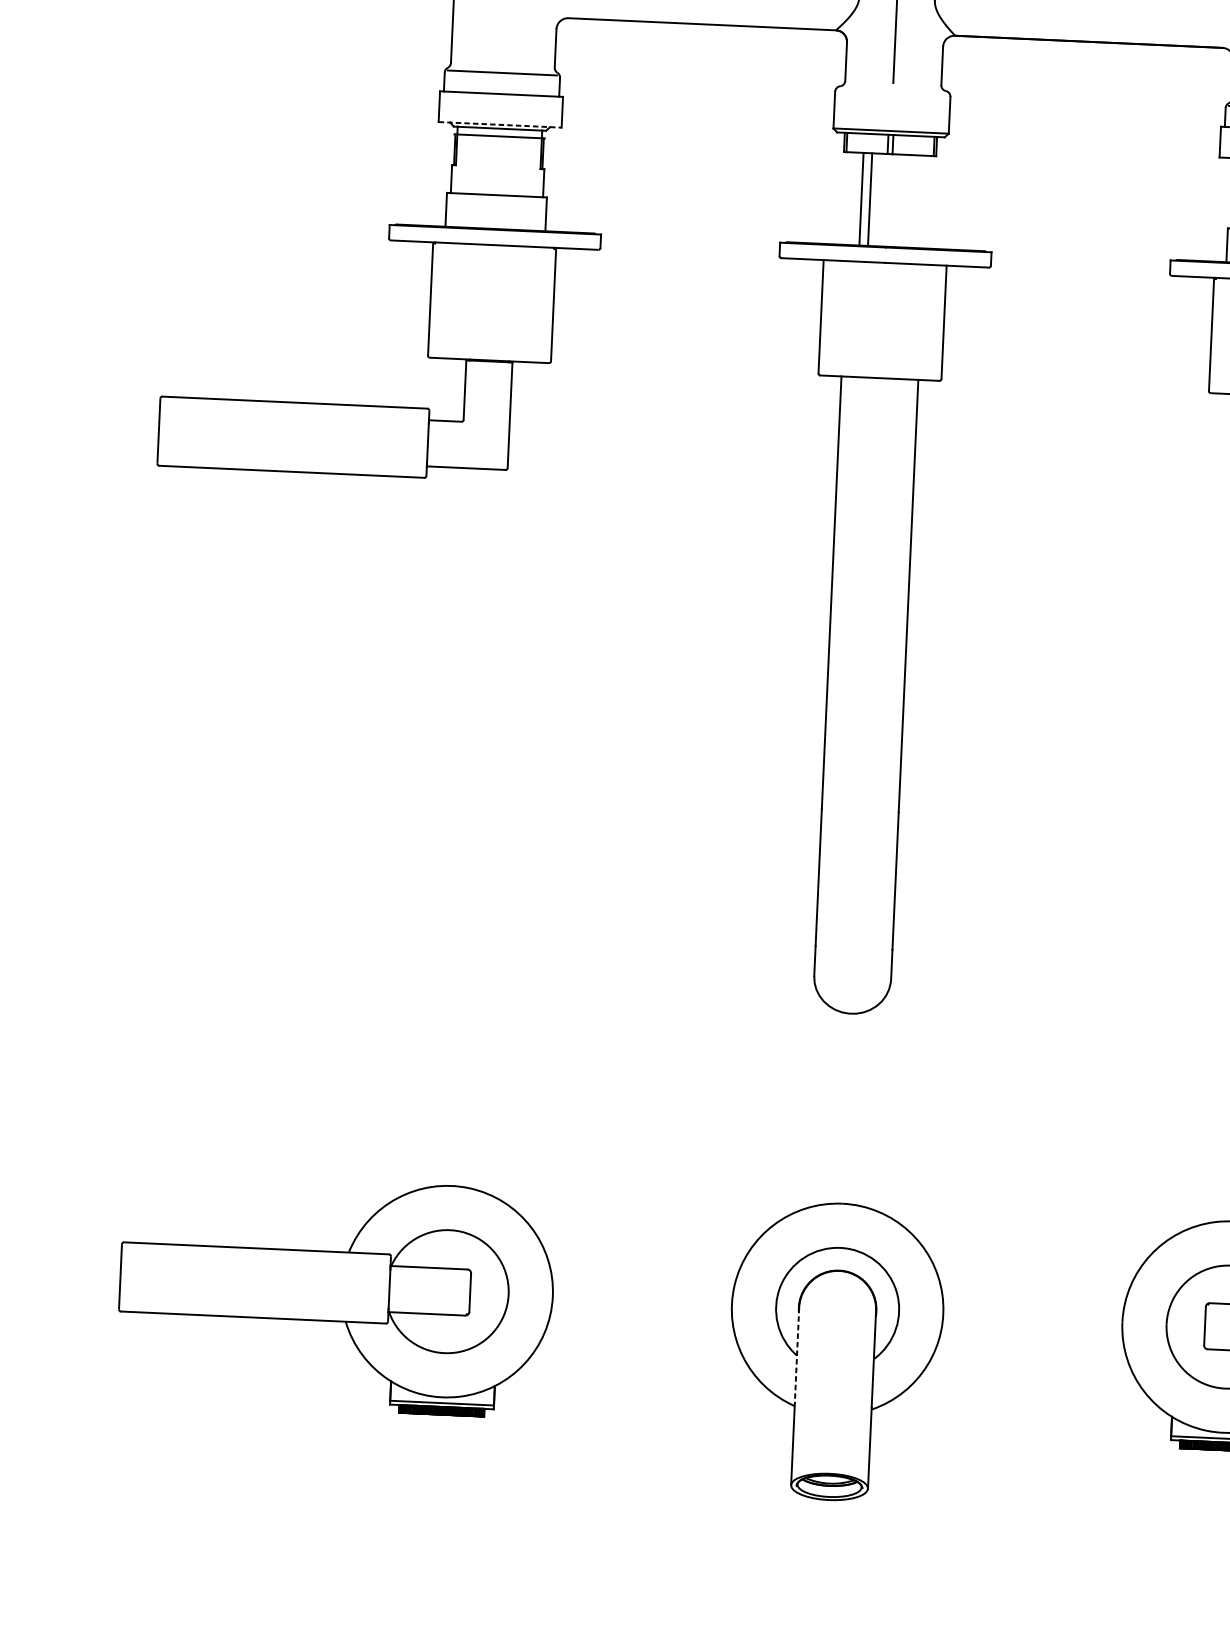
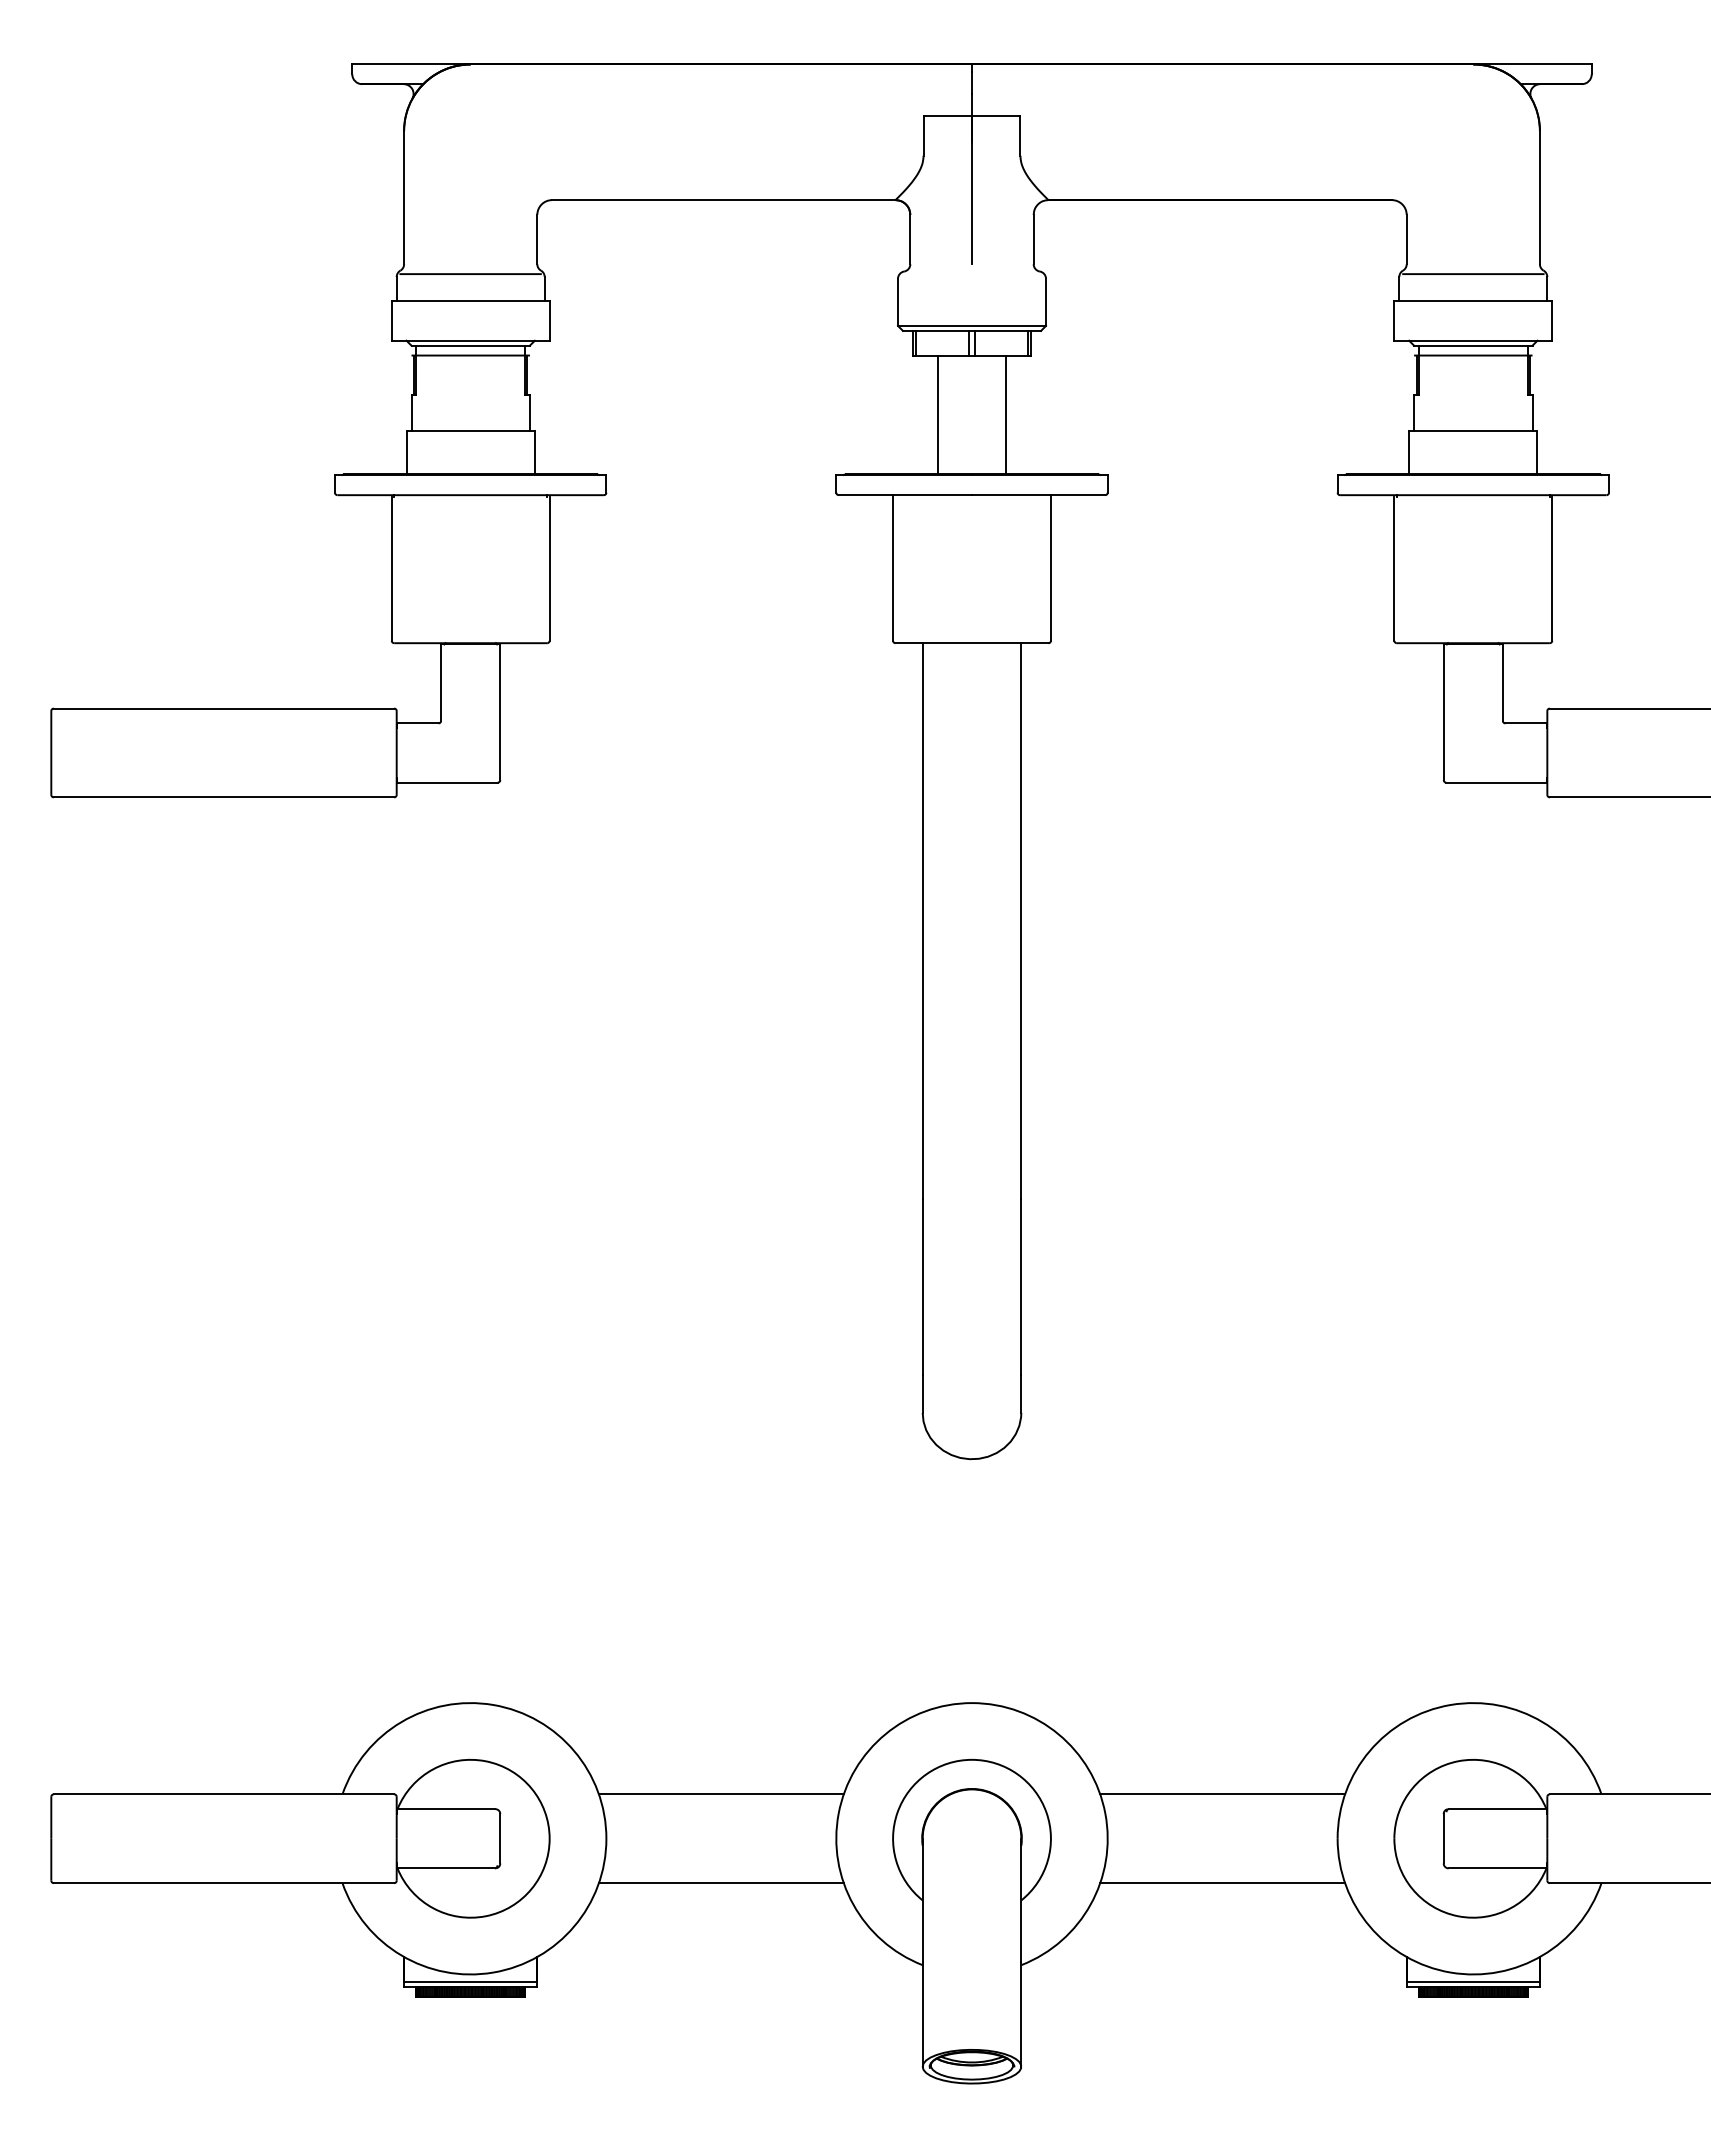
line: (500, 124) -> (470, 340), dashed -> solid
line: (870, 199) -> (1006, 414), moved
line: (643, 1266) -> (720, 1794), added
line: (1034, 1283) -> (1222, 1794), added
line: (640, 1335) -> (720, 1883), added
line: (1031, 1353) -> (1222, 1883), added
line: (796, 1355) -> (922, 1900), dashed -> solid

